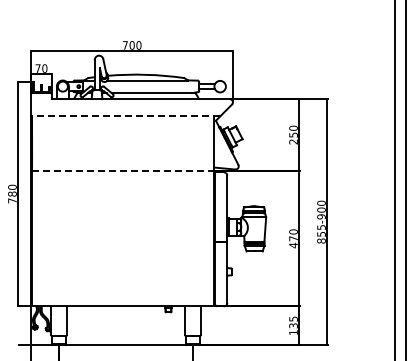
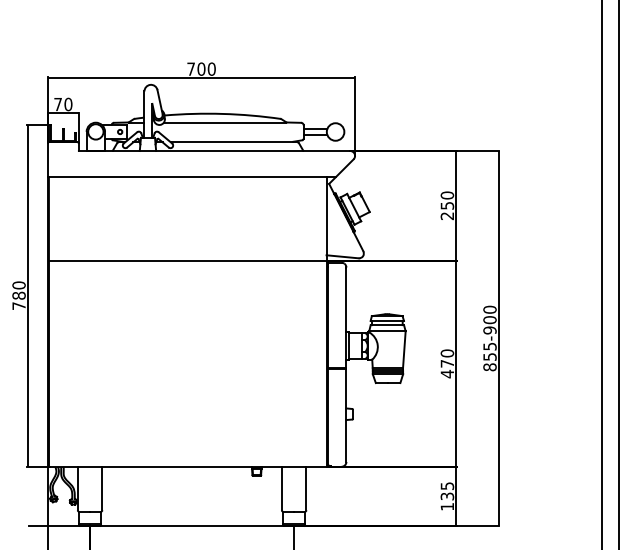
line: (125, 116) -> (191, 177), dashed -> solid
line: (123, 171) -> (188, 261), dashed -> solid

